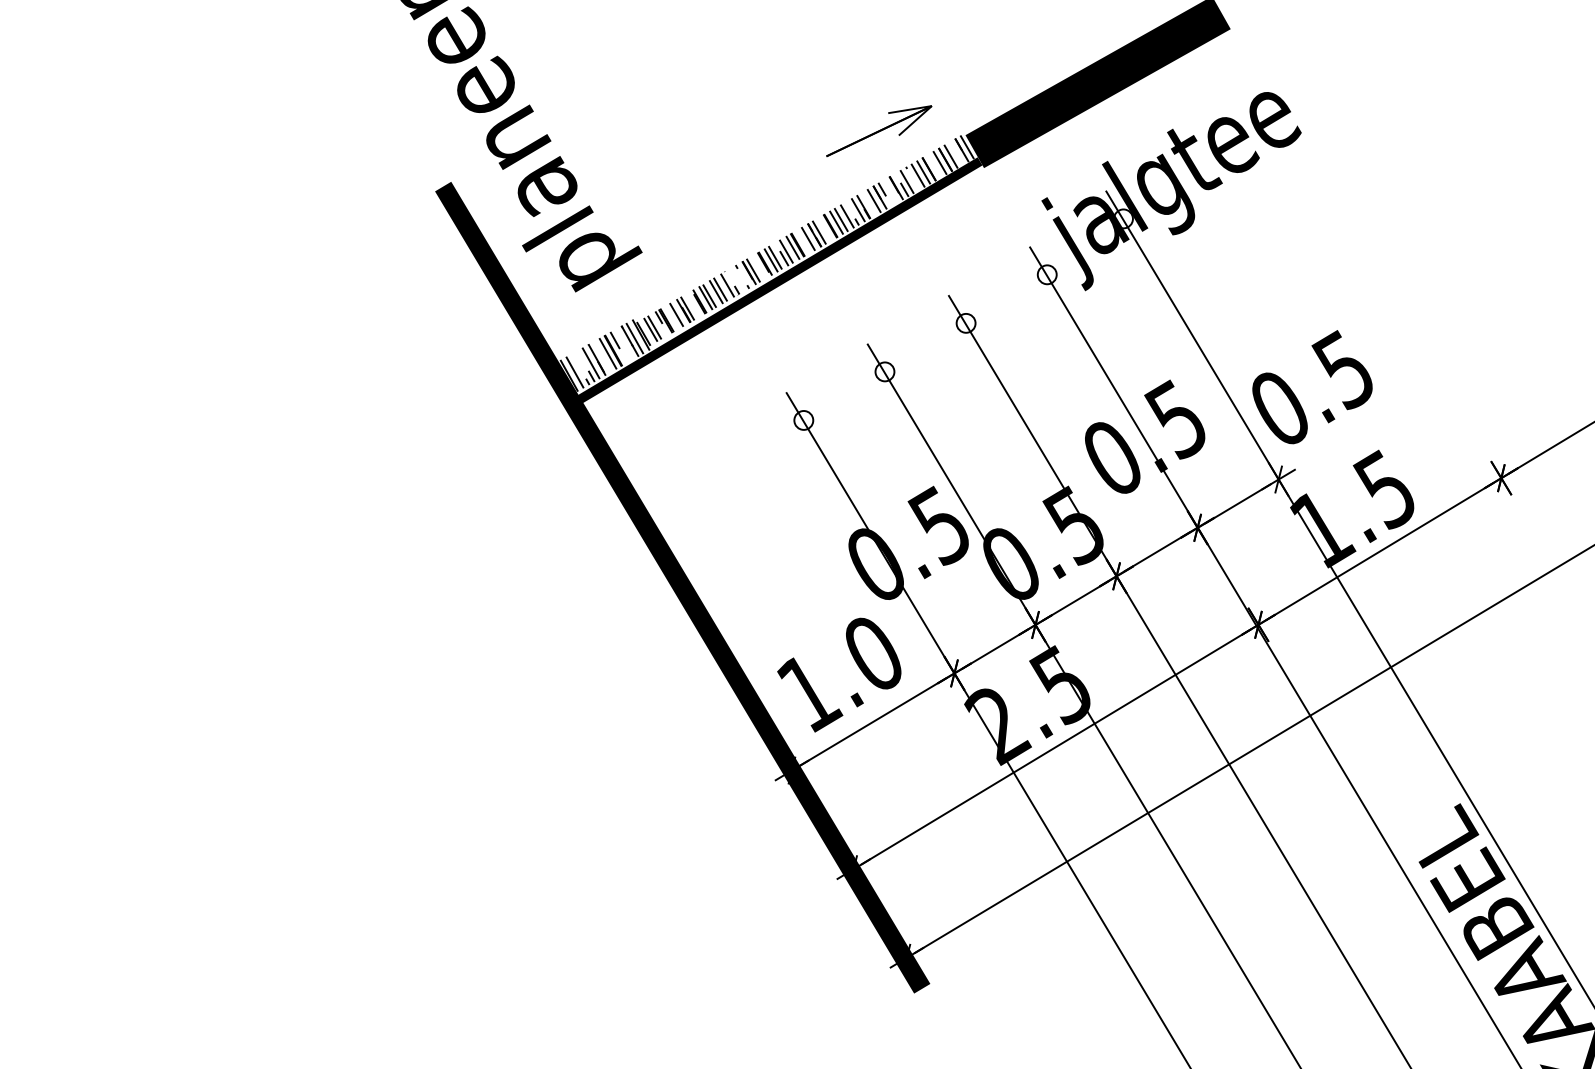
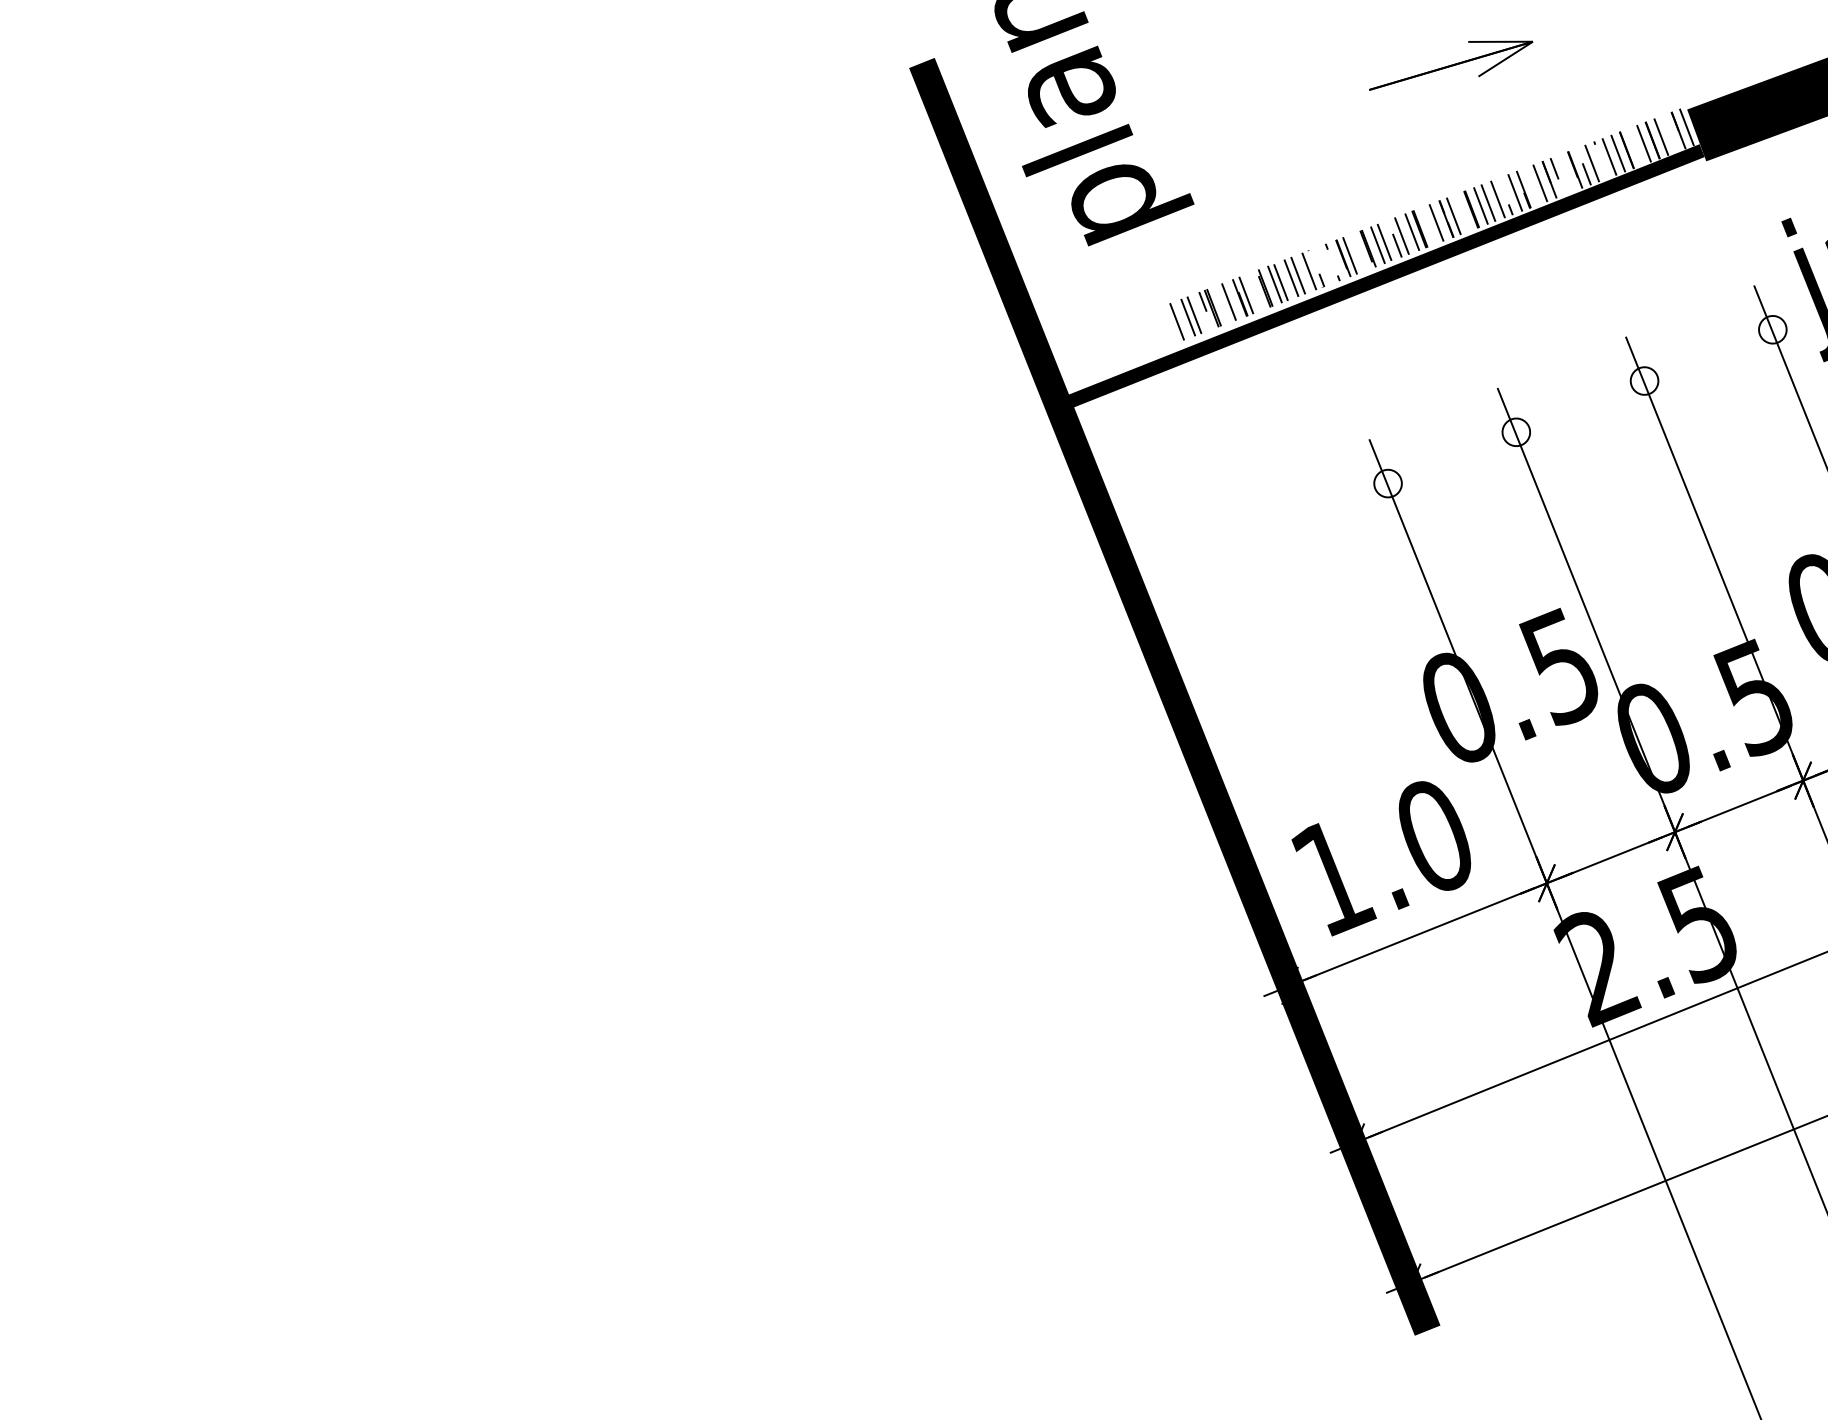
part: (879, 130) -> (1451, 64), moved
hatch: (602, 356) -> (1112, 344), removed

